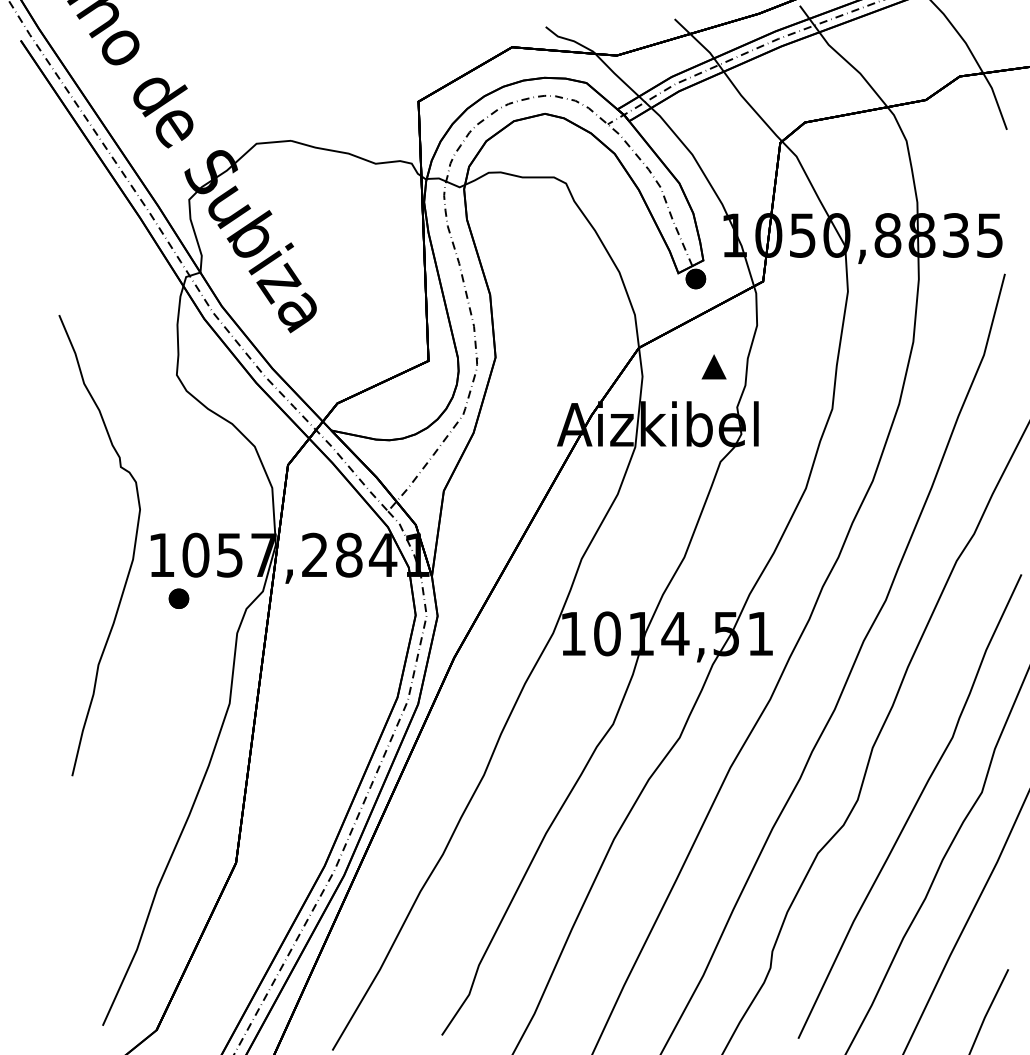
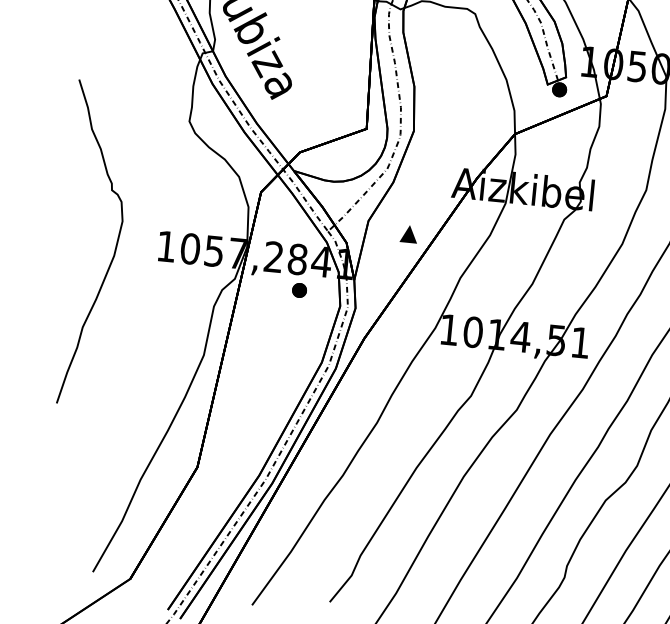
part: (713, 366) -> (408, 233), moved
curve: (133, 547) -> (115, 247), moved
part: (178, 598) -> (299, 290), moved

